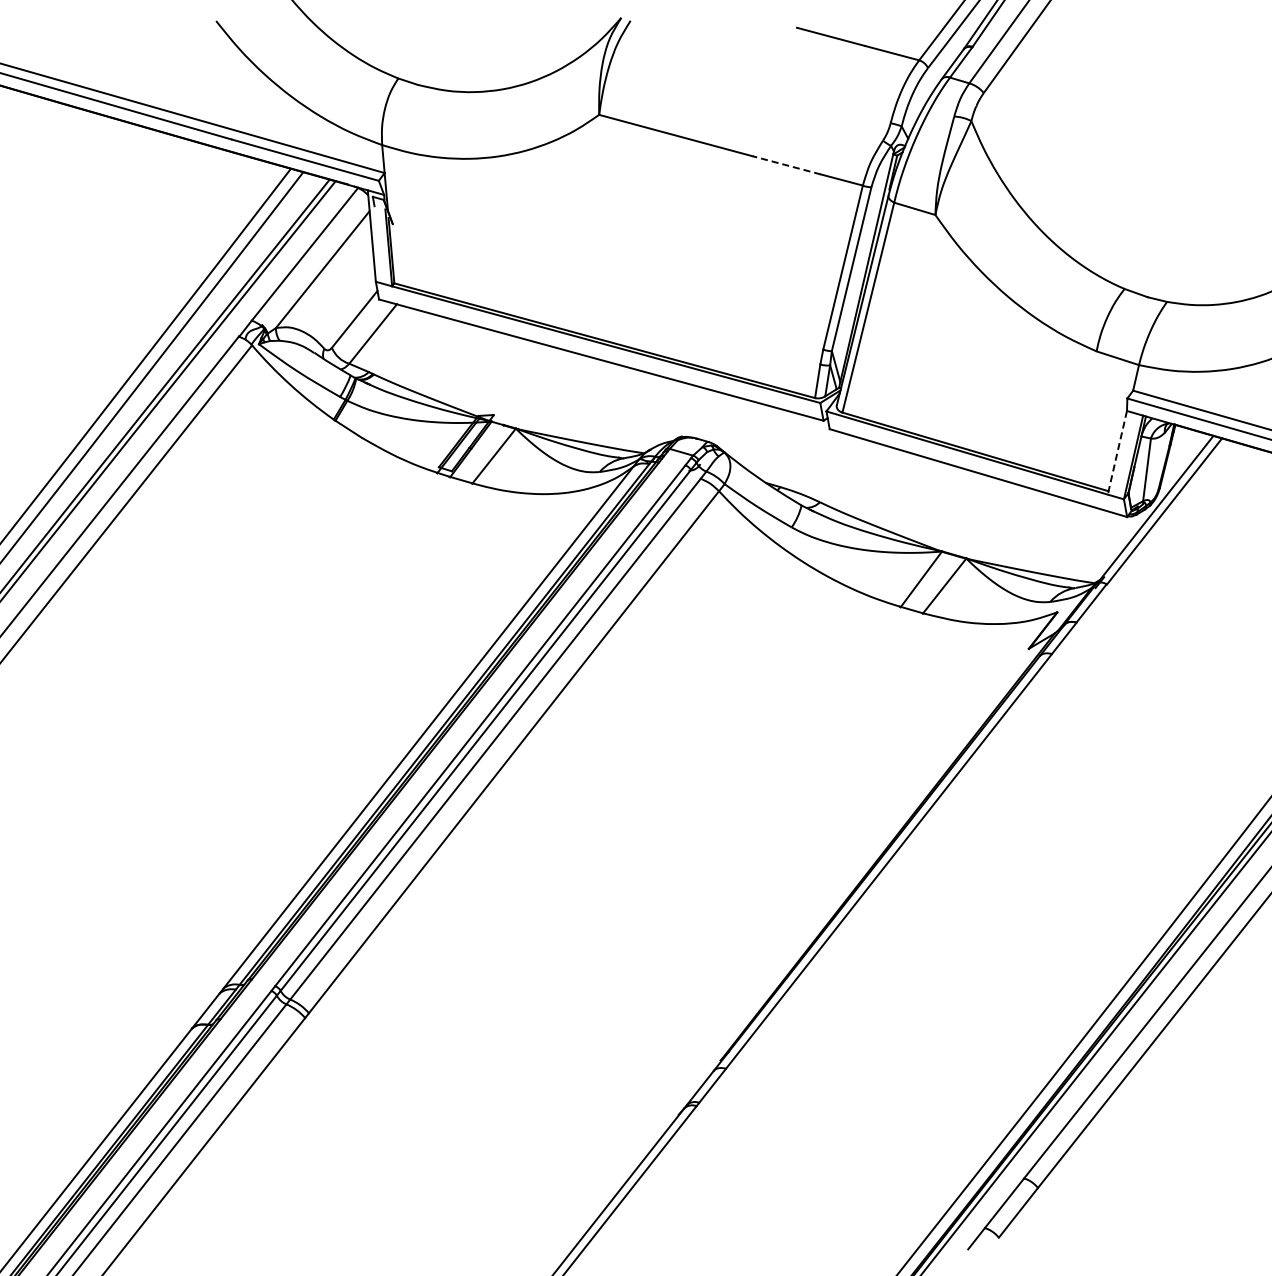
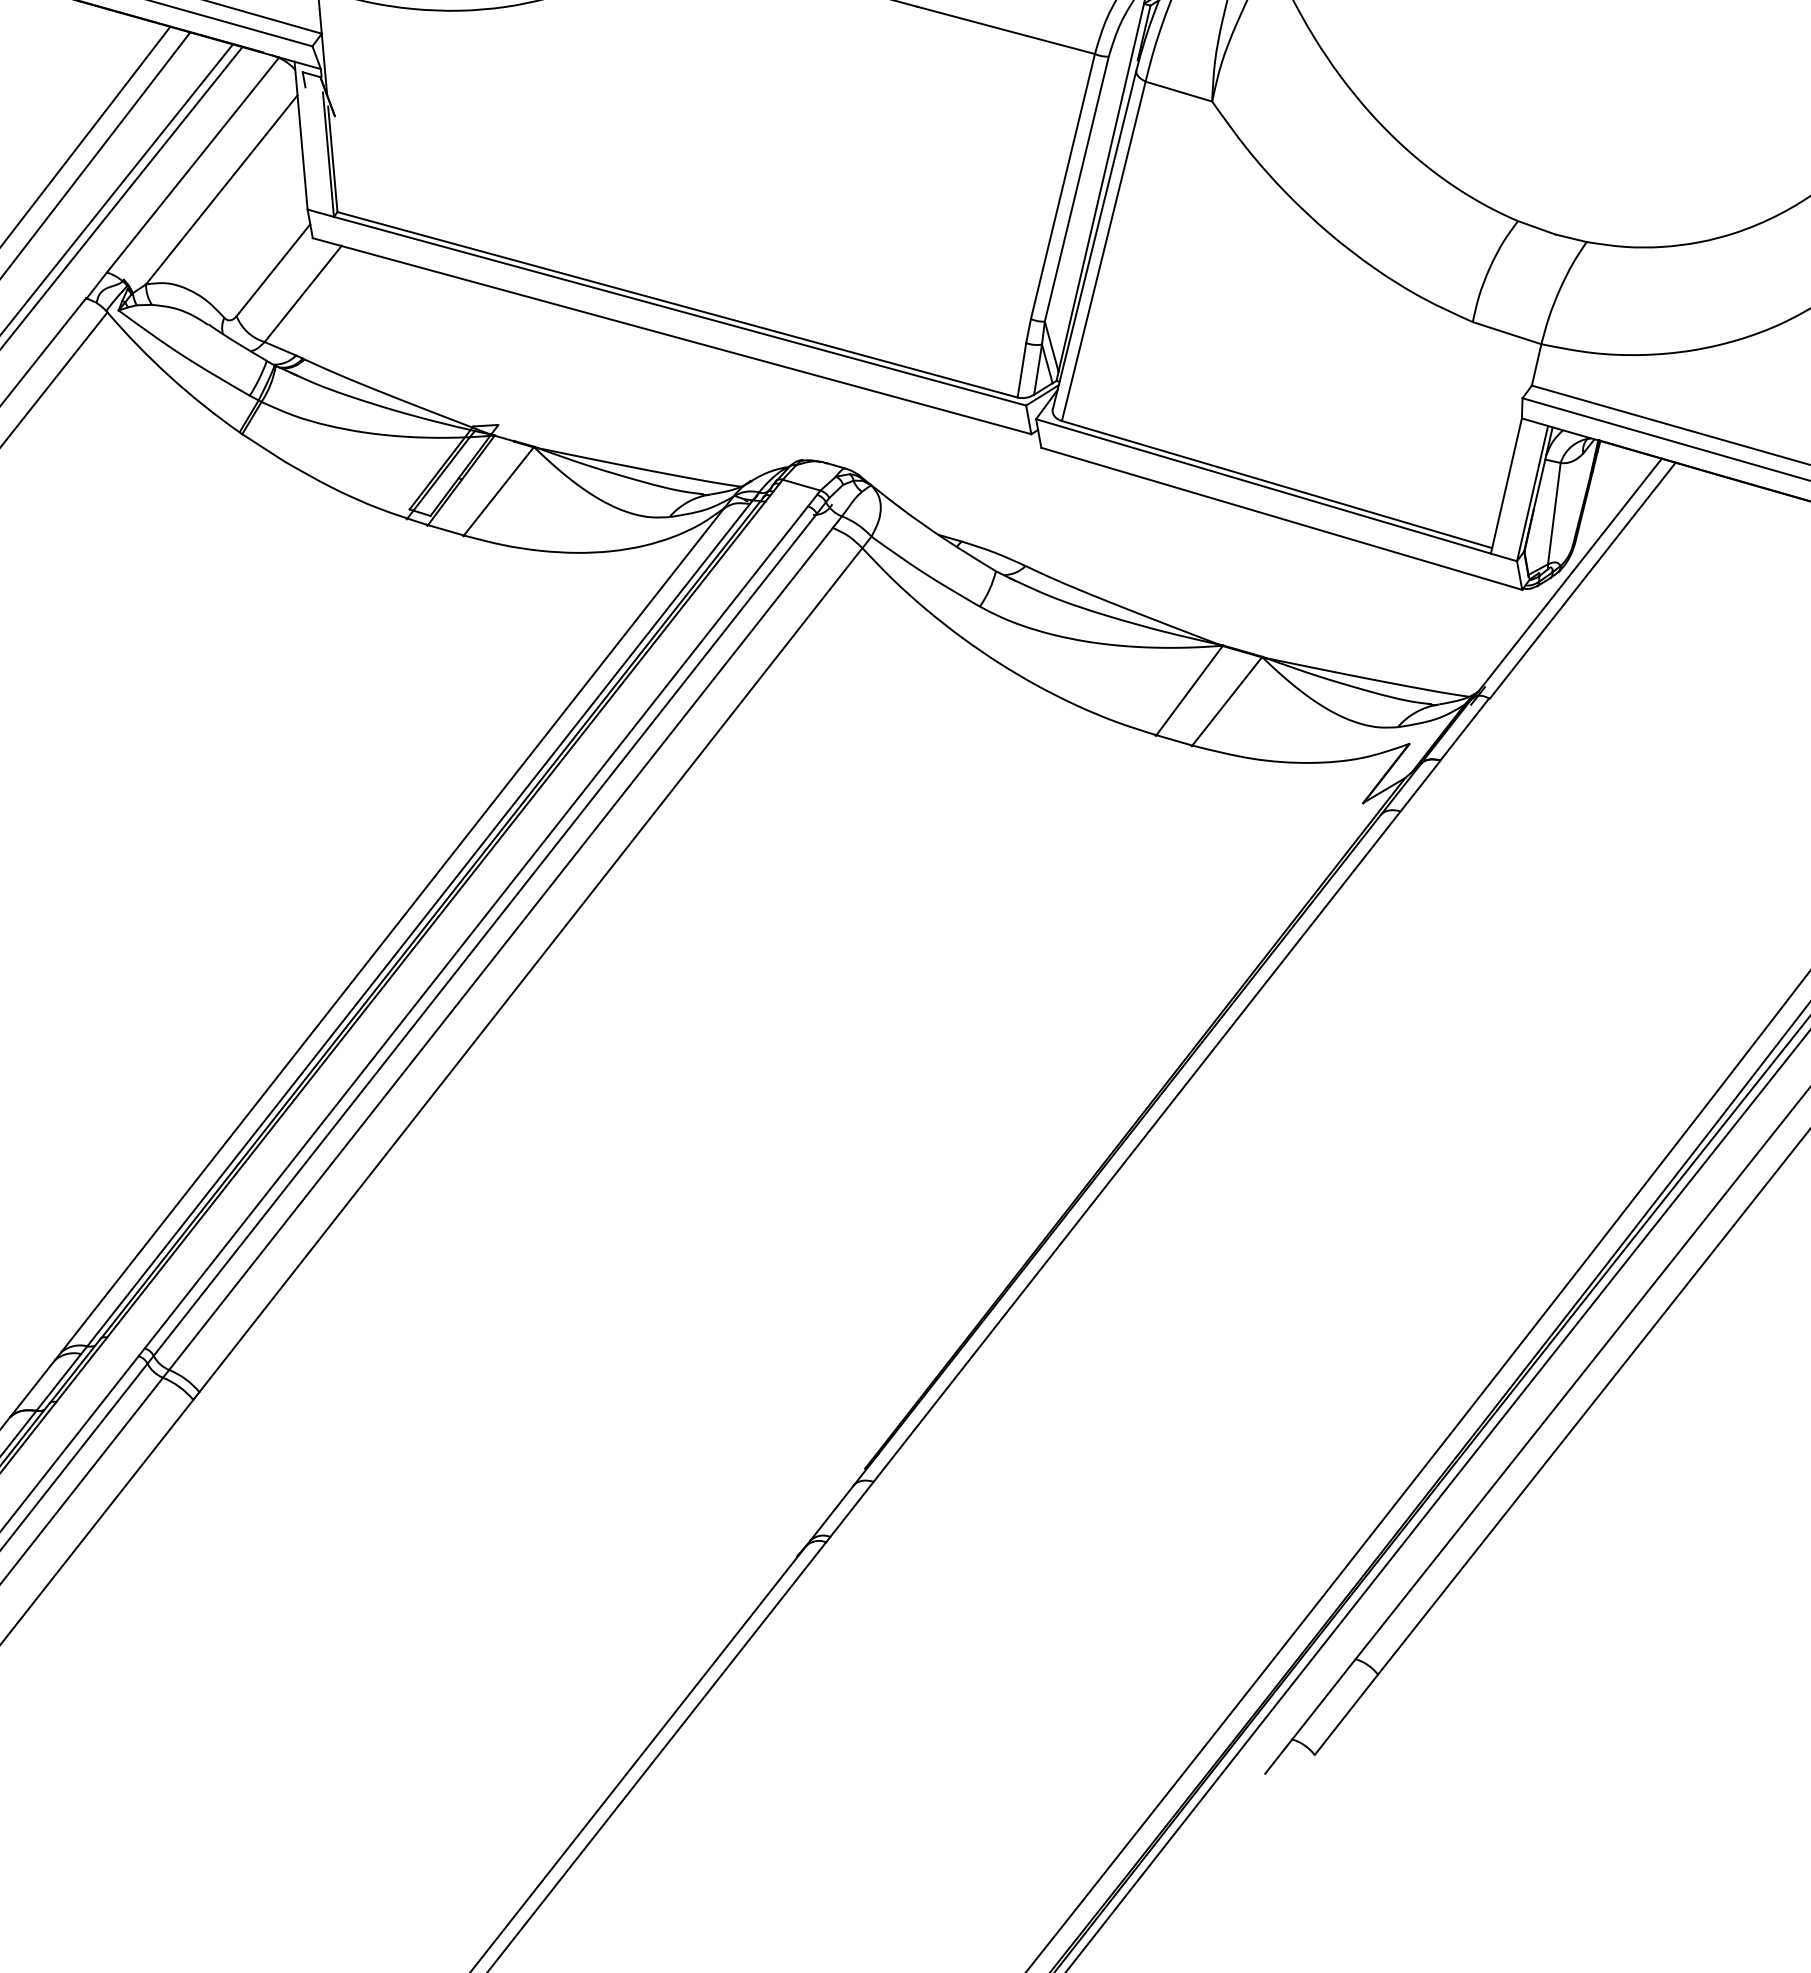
line: (786, 165) -> (971, 21), dashed -> solid
line: (1117, 452) -> (1506, 485), dashed -> solid

